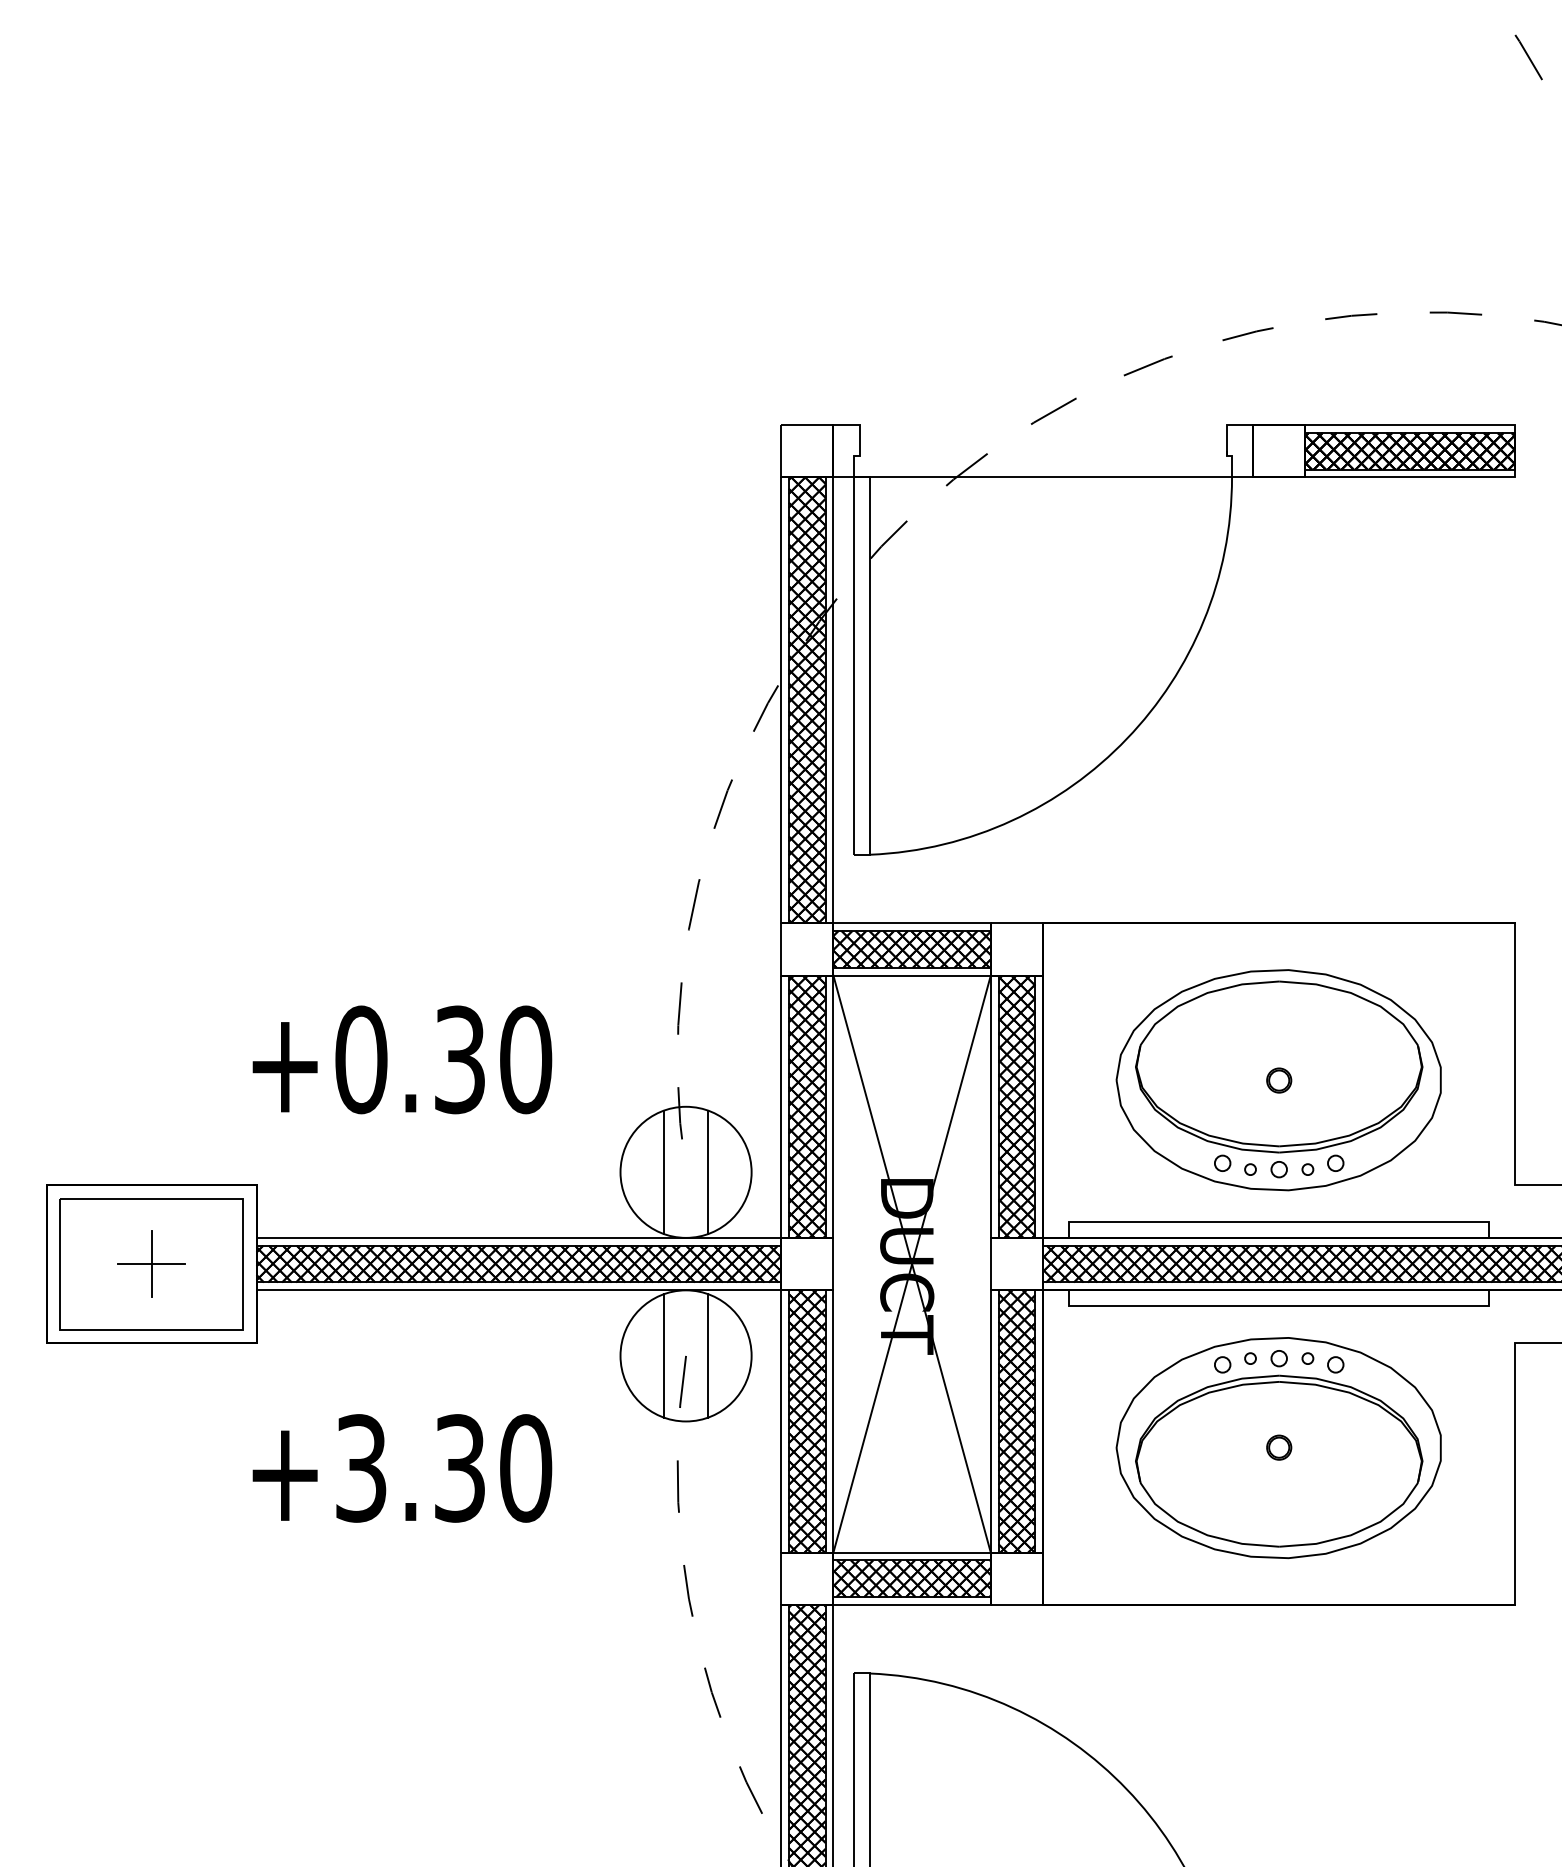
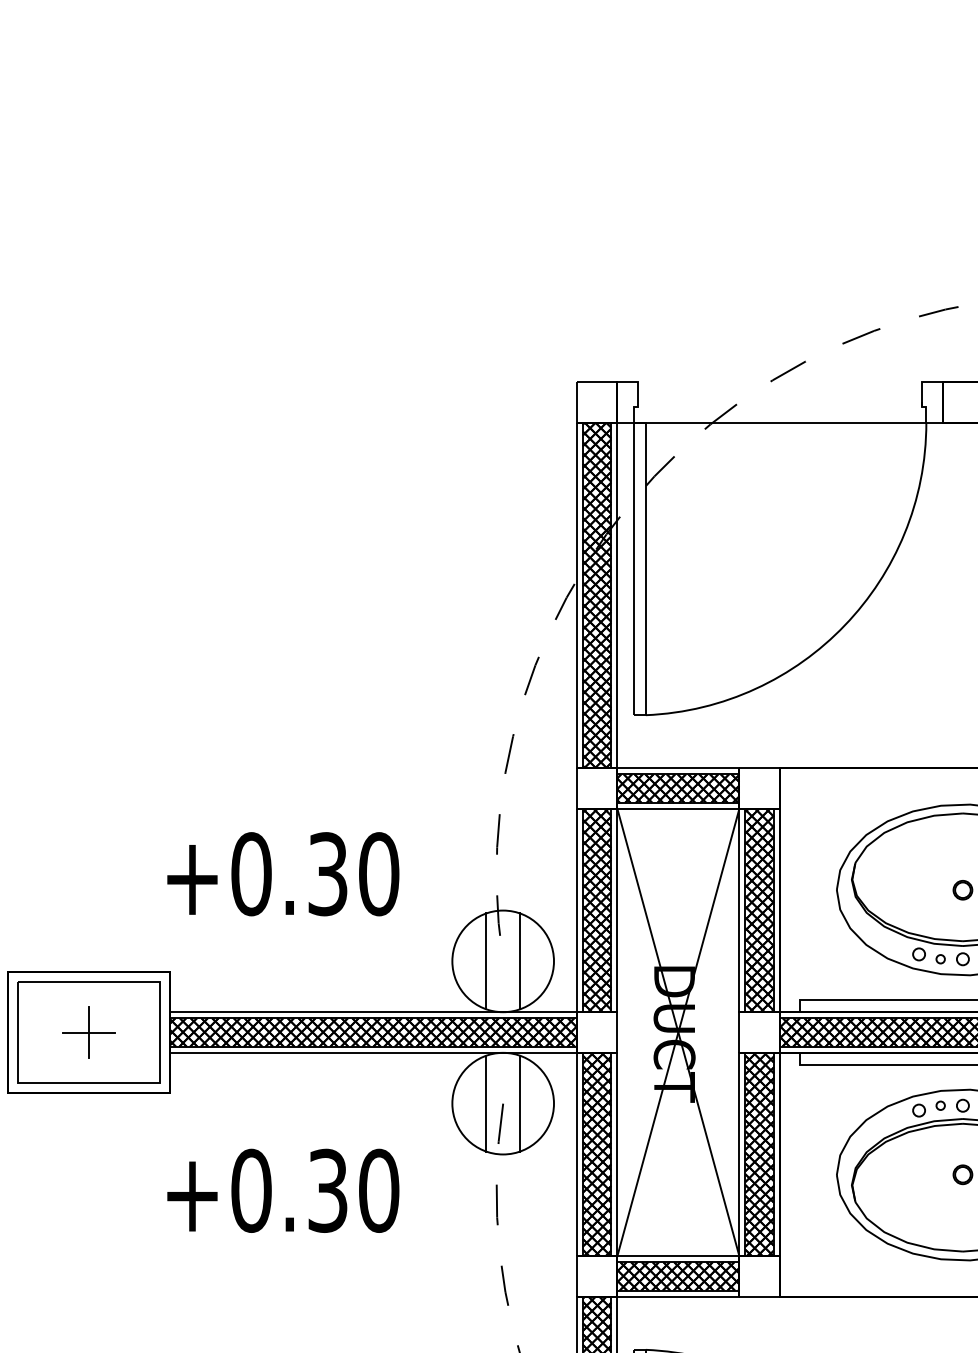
text: (361, 1468) -> (251, 1190), +3.30 -> +0.30

